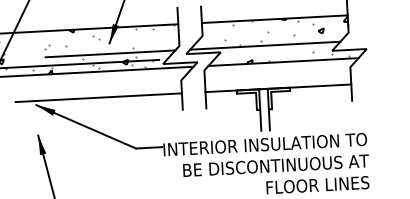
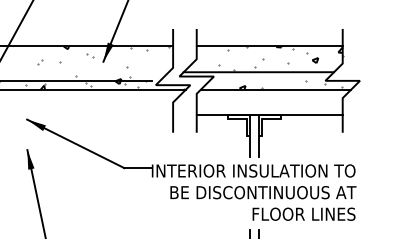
line: (110, 54) -> (103, 72), removed
line: (98, 97) -> (89, 115), removed

